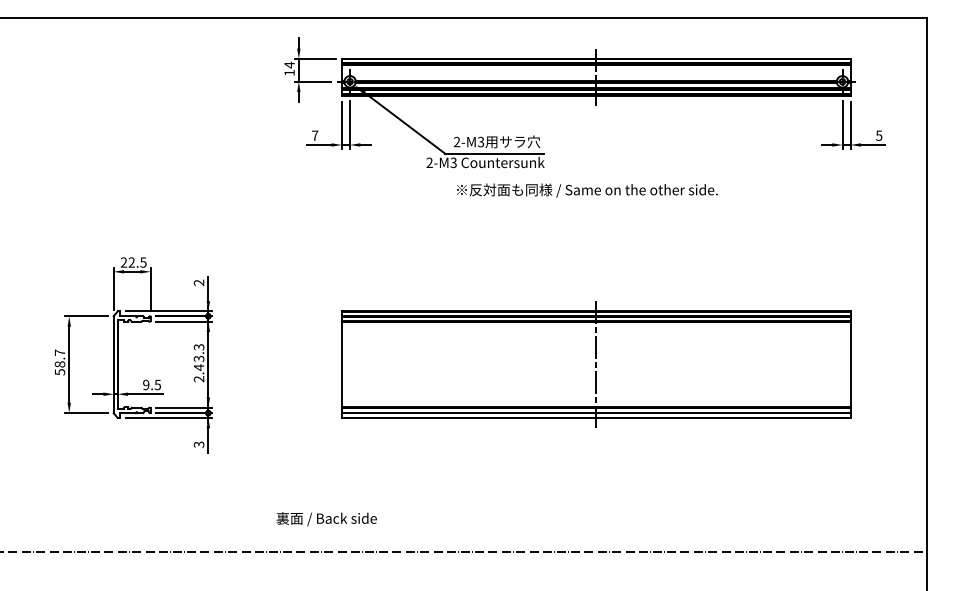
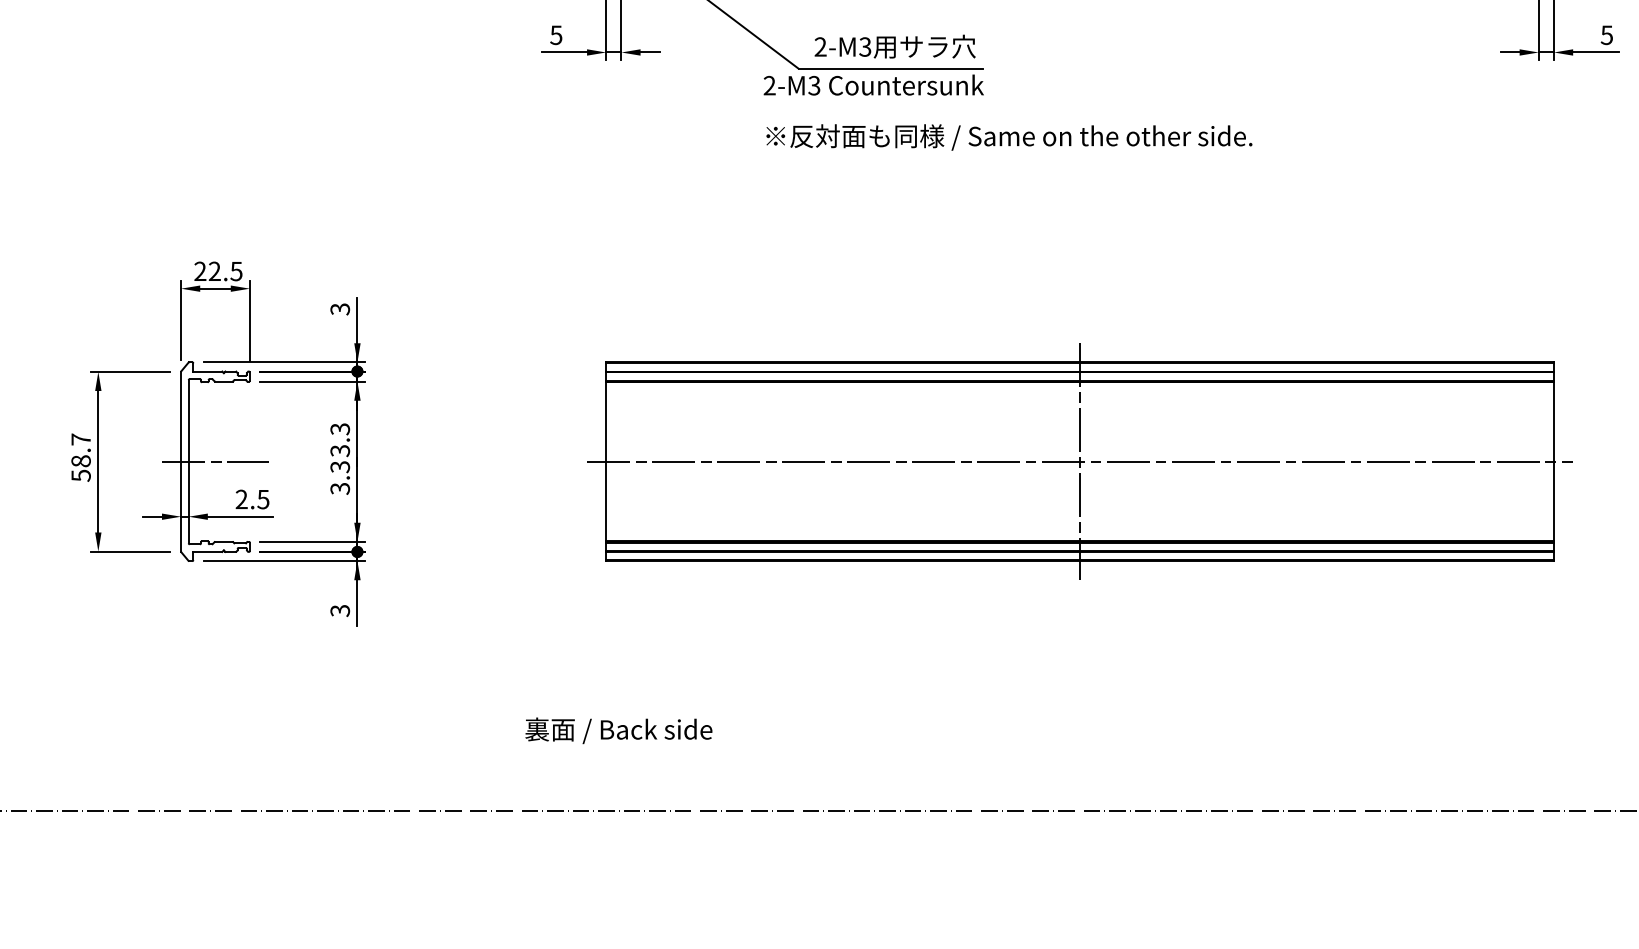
text: (314, 135) -> (555, 34), 7 -> 5
text: (587, 190) -> (1009, 137), moved
text: (199, 282) -> (340, 308), 2 -> 3
line: (131, 364) -> (214, 461), added
line: (596, 364) -> (1080, 461), added
text: (198, 373) -> (339, 478), 2.4 -> 3.3
text: (146, 385) -> (242, 500), 9.5 -> 2.5
text: (326, 519) -> (618, 731), moved

